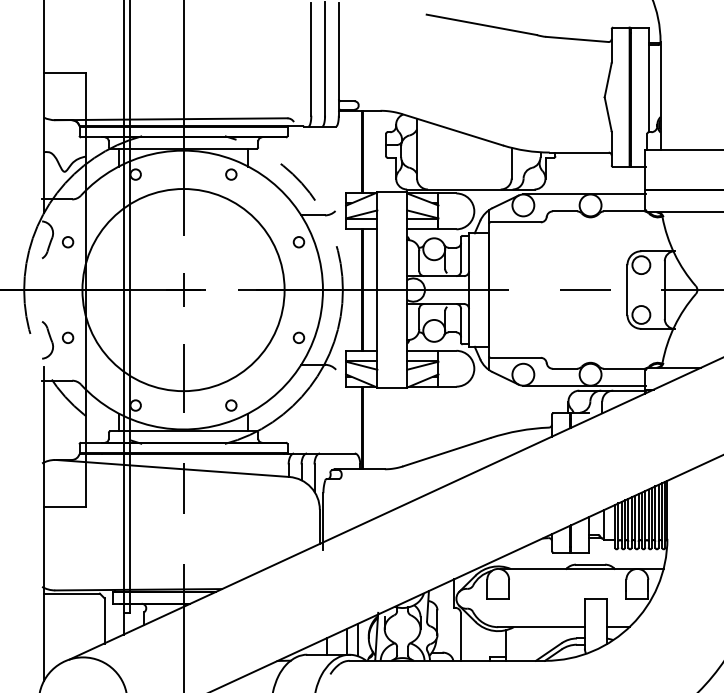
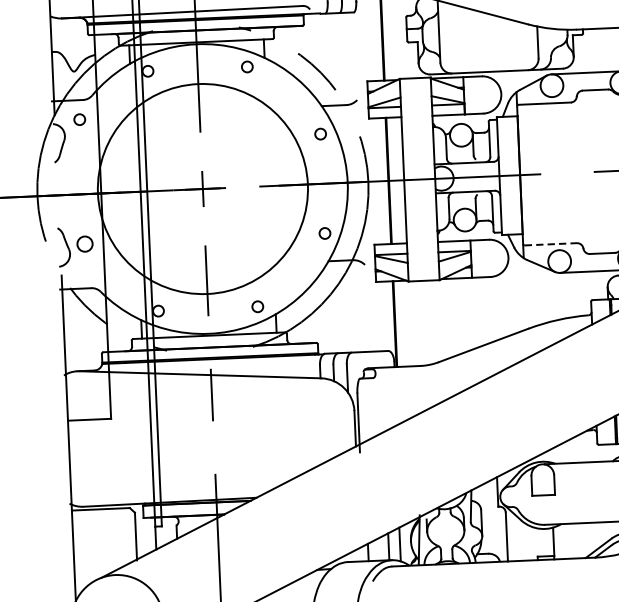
circle: (68, 242) -> (80, 119), moved
circle: (68, 337) -> (85, 243), size x1.4
line: (516, 357) -> (551, 243), solid -> dashed

